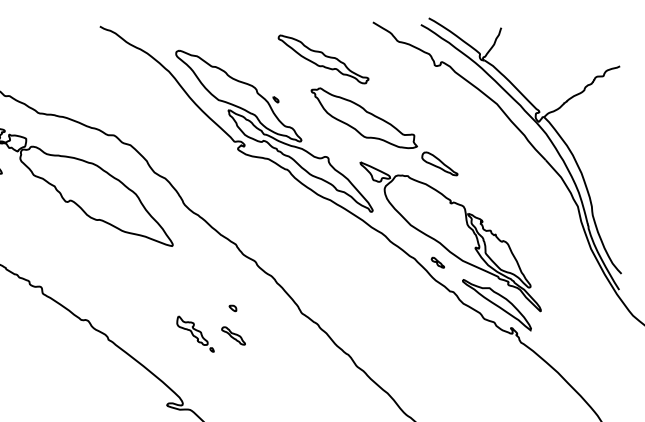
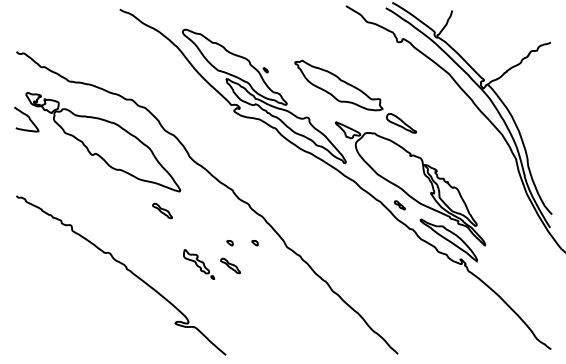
part: (323, 59) -> (305, 36), removed
part: (151, 269) -> (162, 210), added
part: (262, 308) -> (254, 243), added

